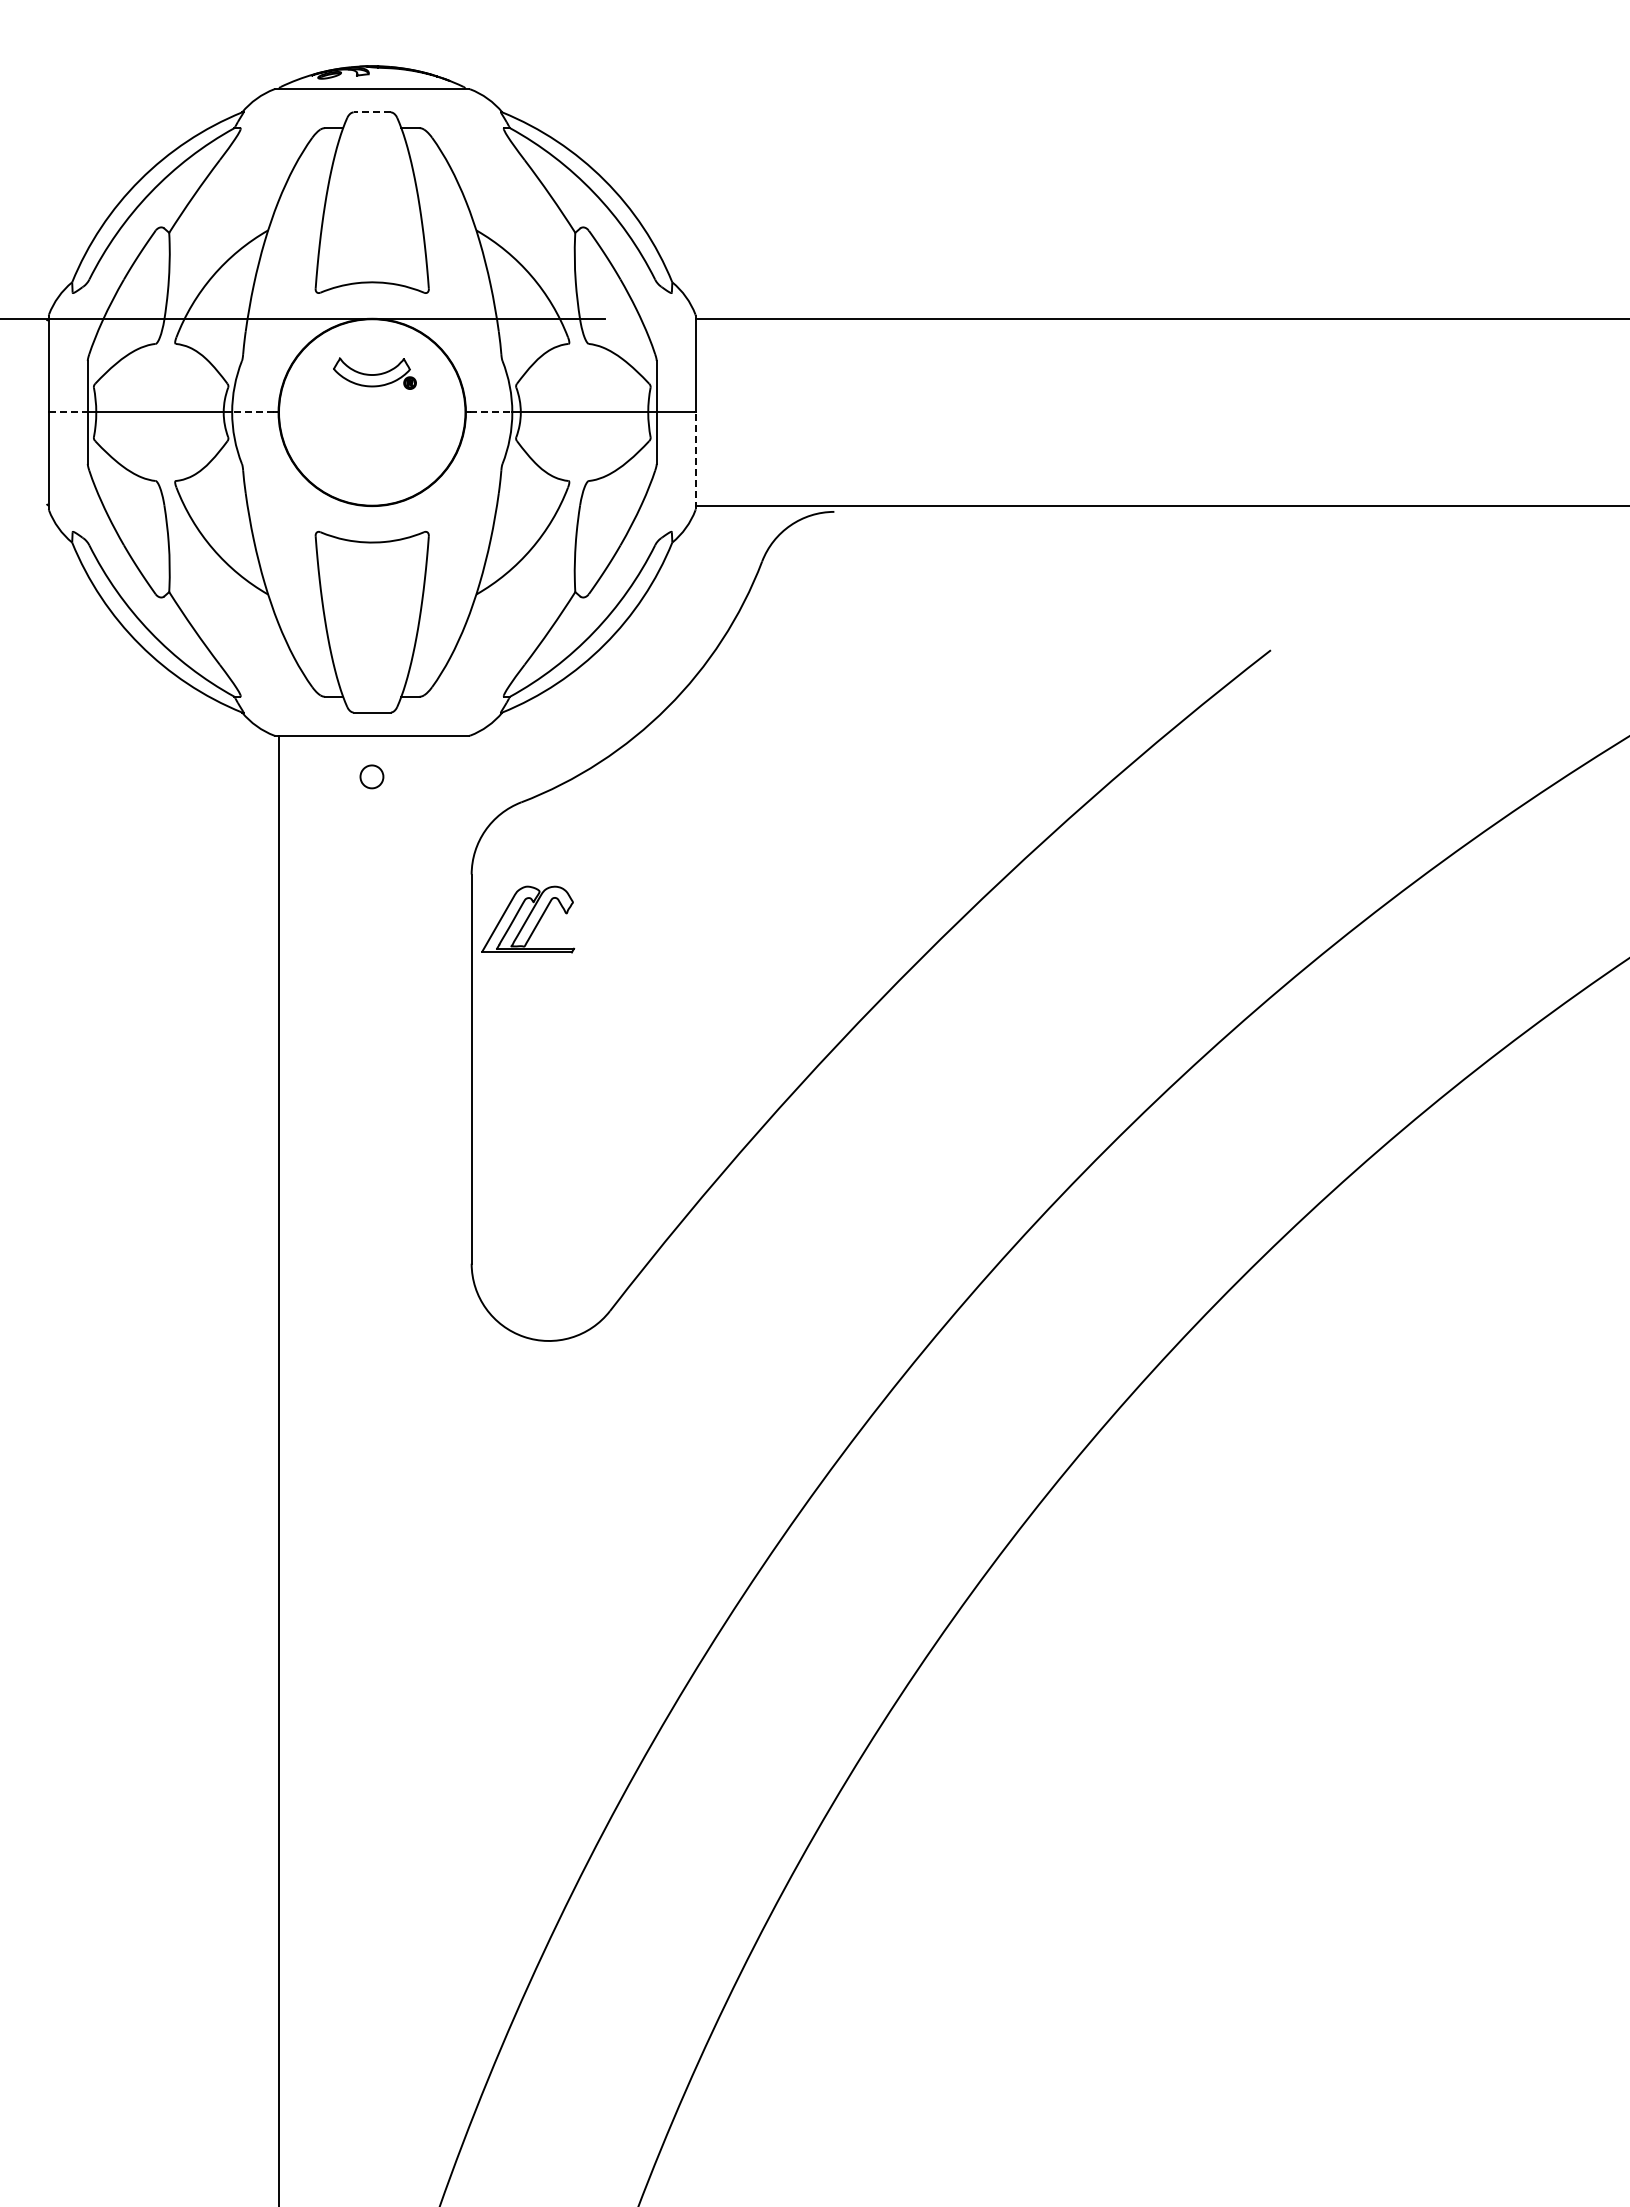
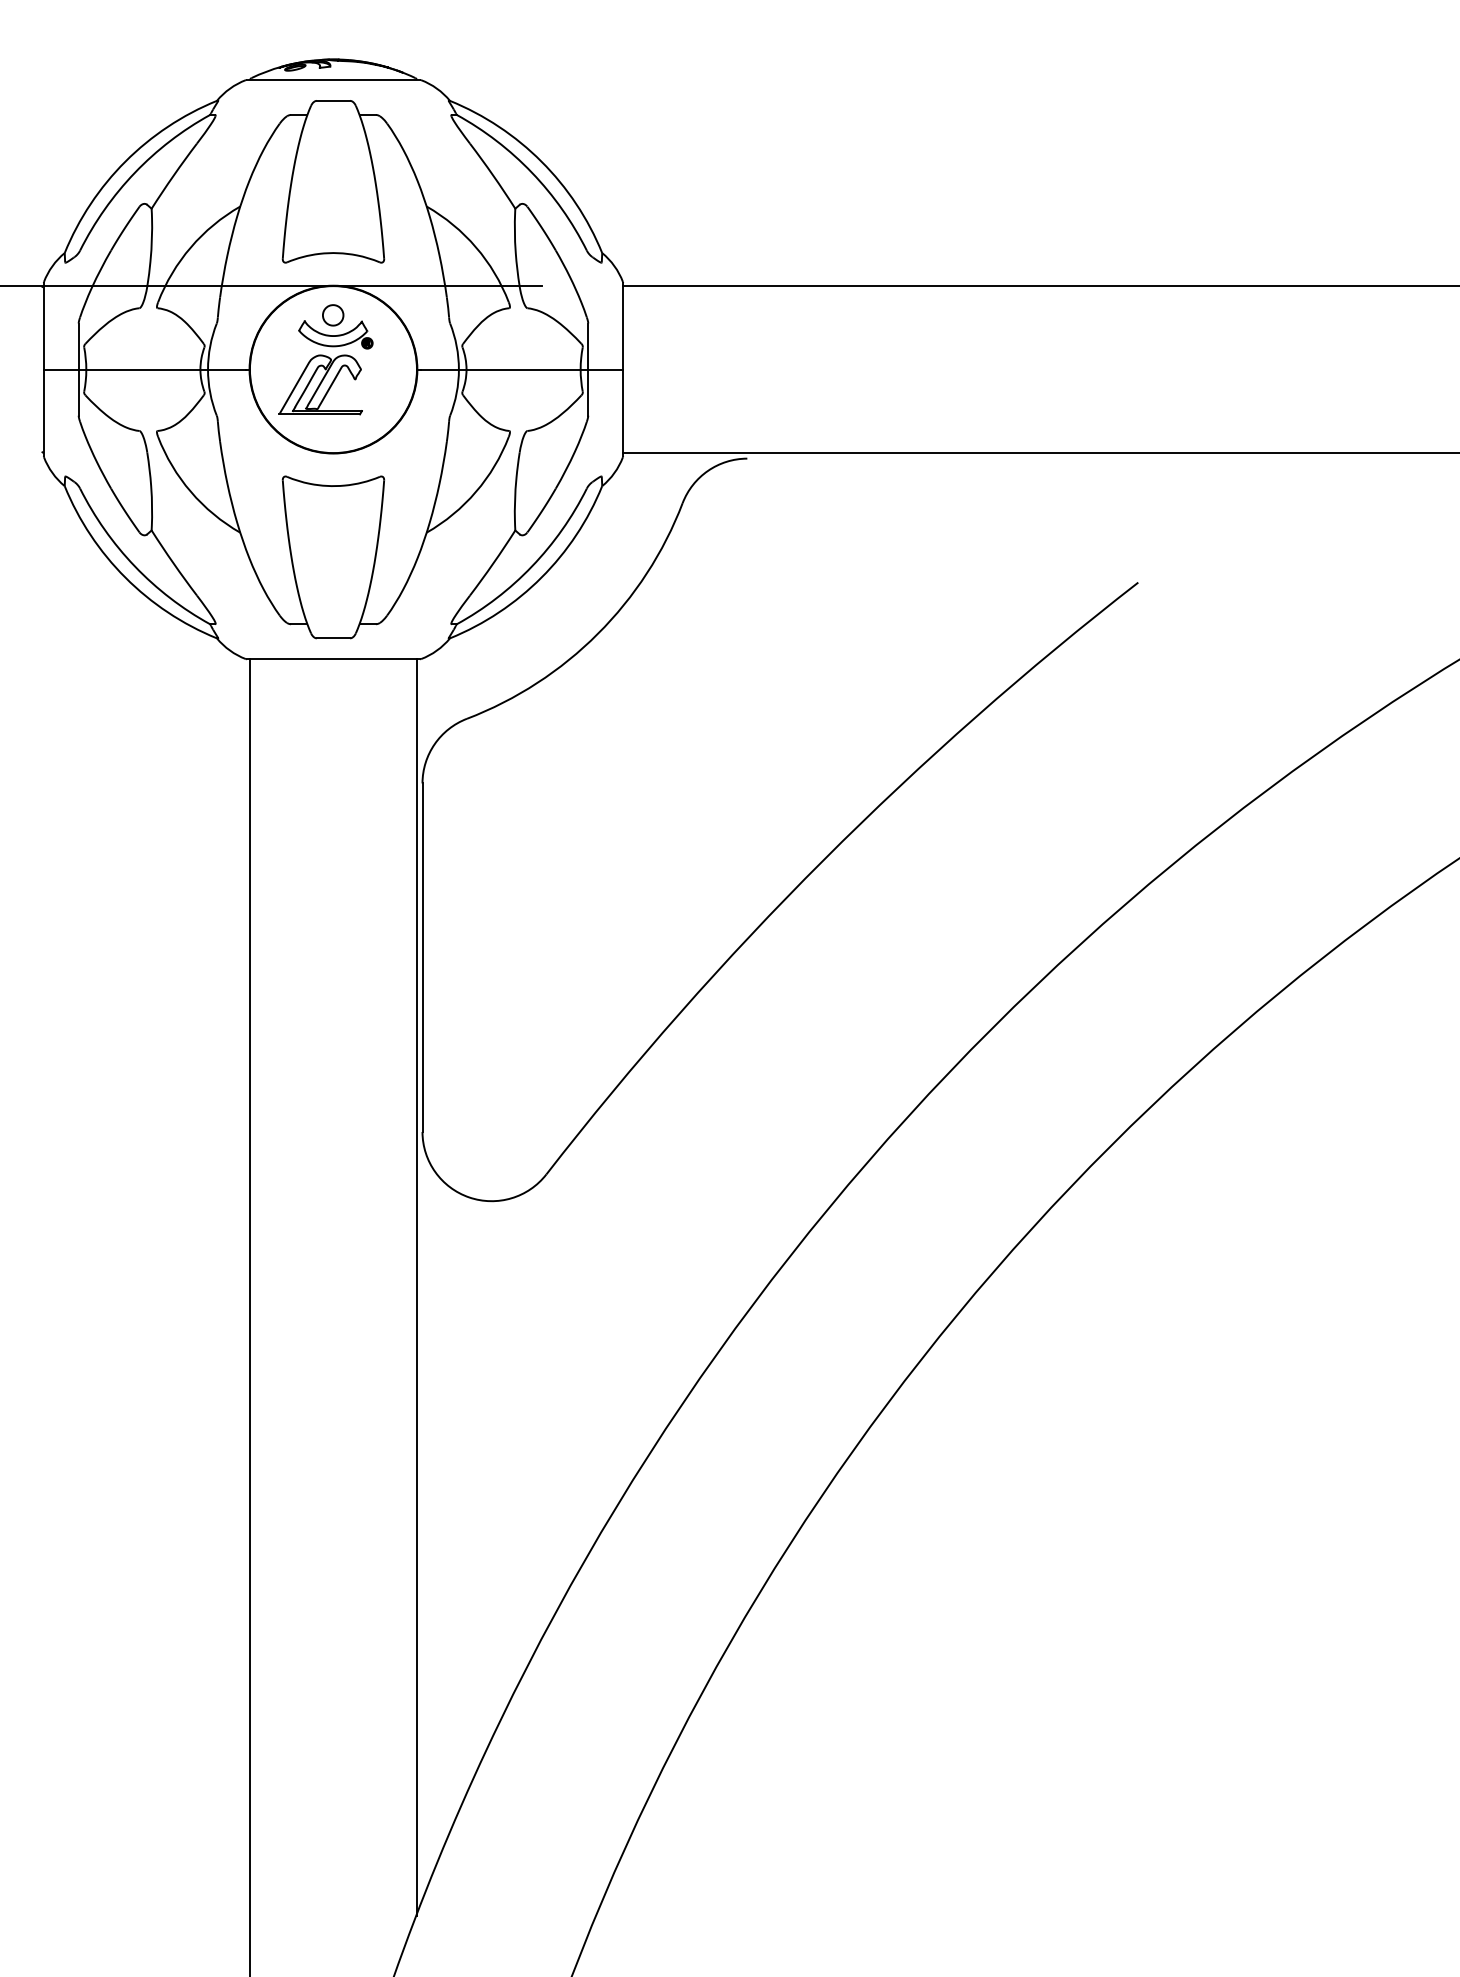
line: (372, 112) -> (333, 100), dashed -> solid
line: (68, 412) -> (61, 369), dashed -> solid
line: (252, 412) -> (226, 369), dashed -> solid
line: (491, 412) -> (440, 369), dashed -> solid
line: (695, 460) -> (622, 412), dashed -> solid
part: (371, 776) -> (332, 315), moved
part: (528, 919) -> (321, 384), moved
line: (465, 1436) -> (416, 1286), added

